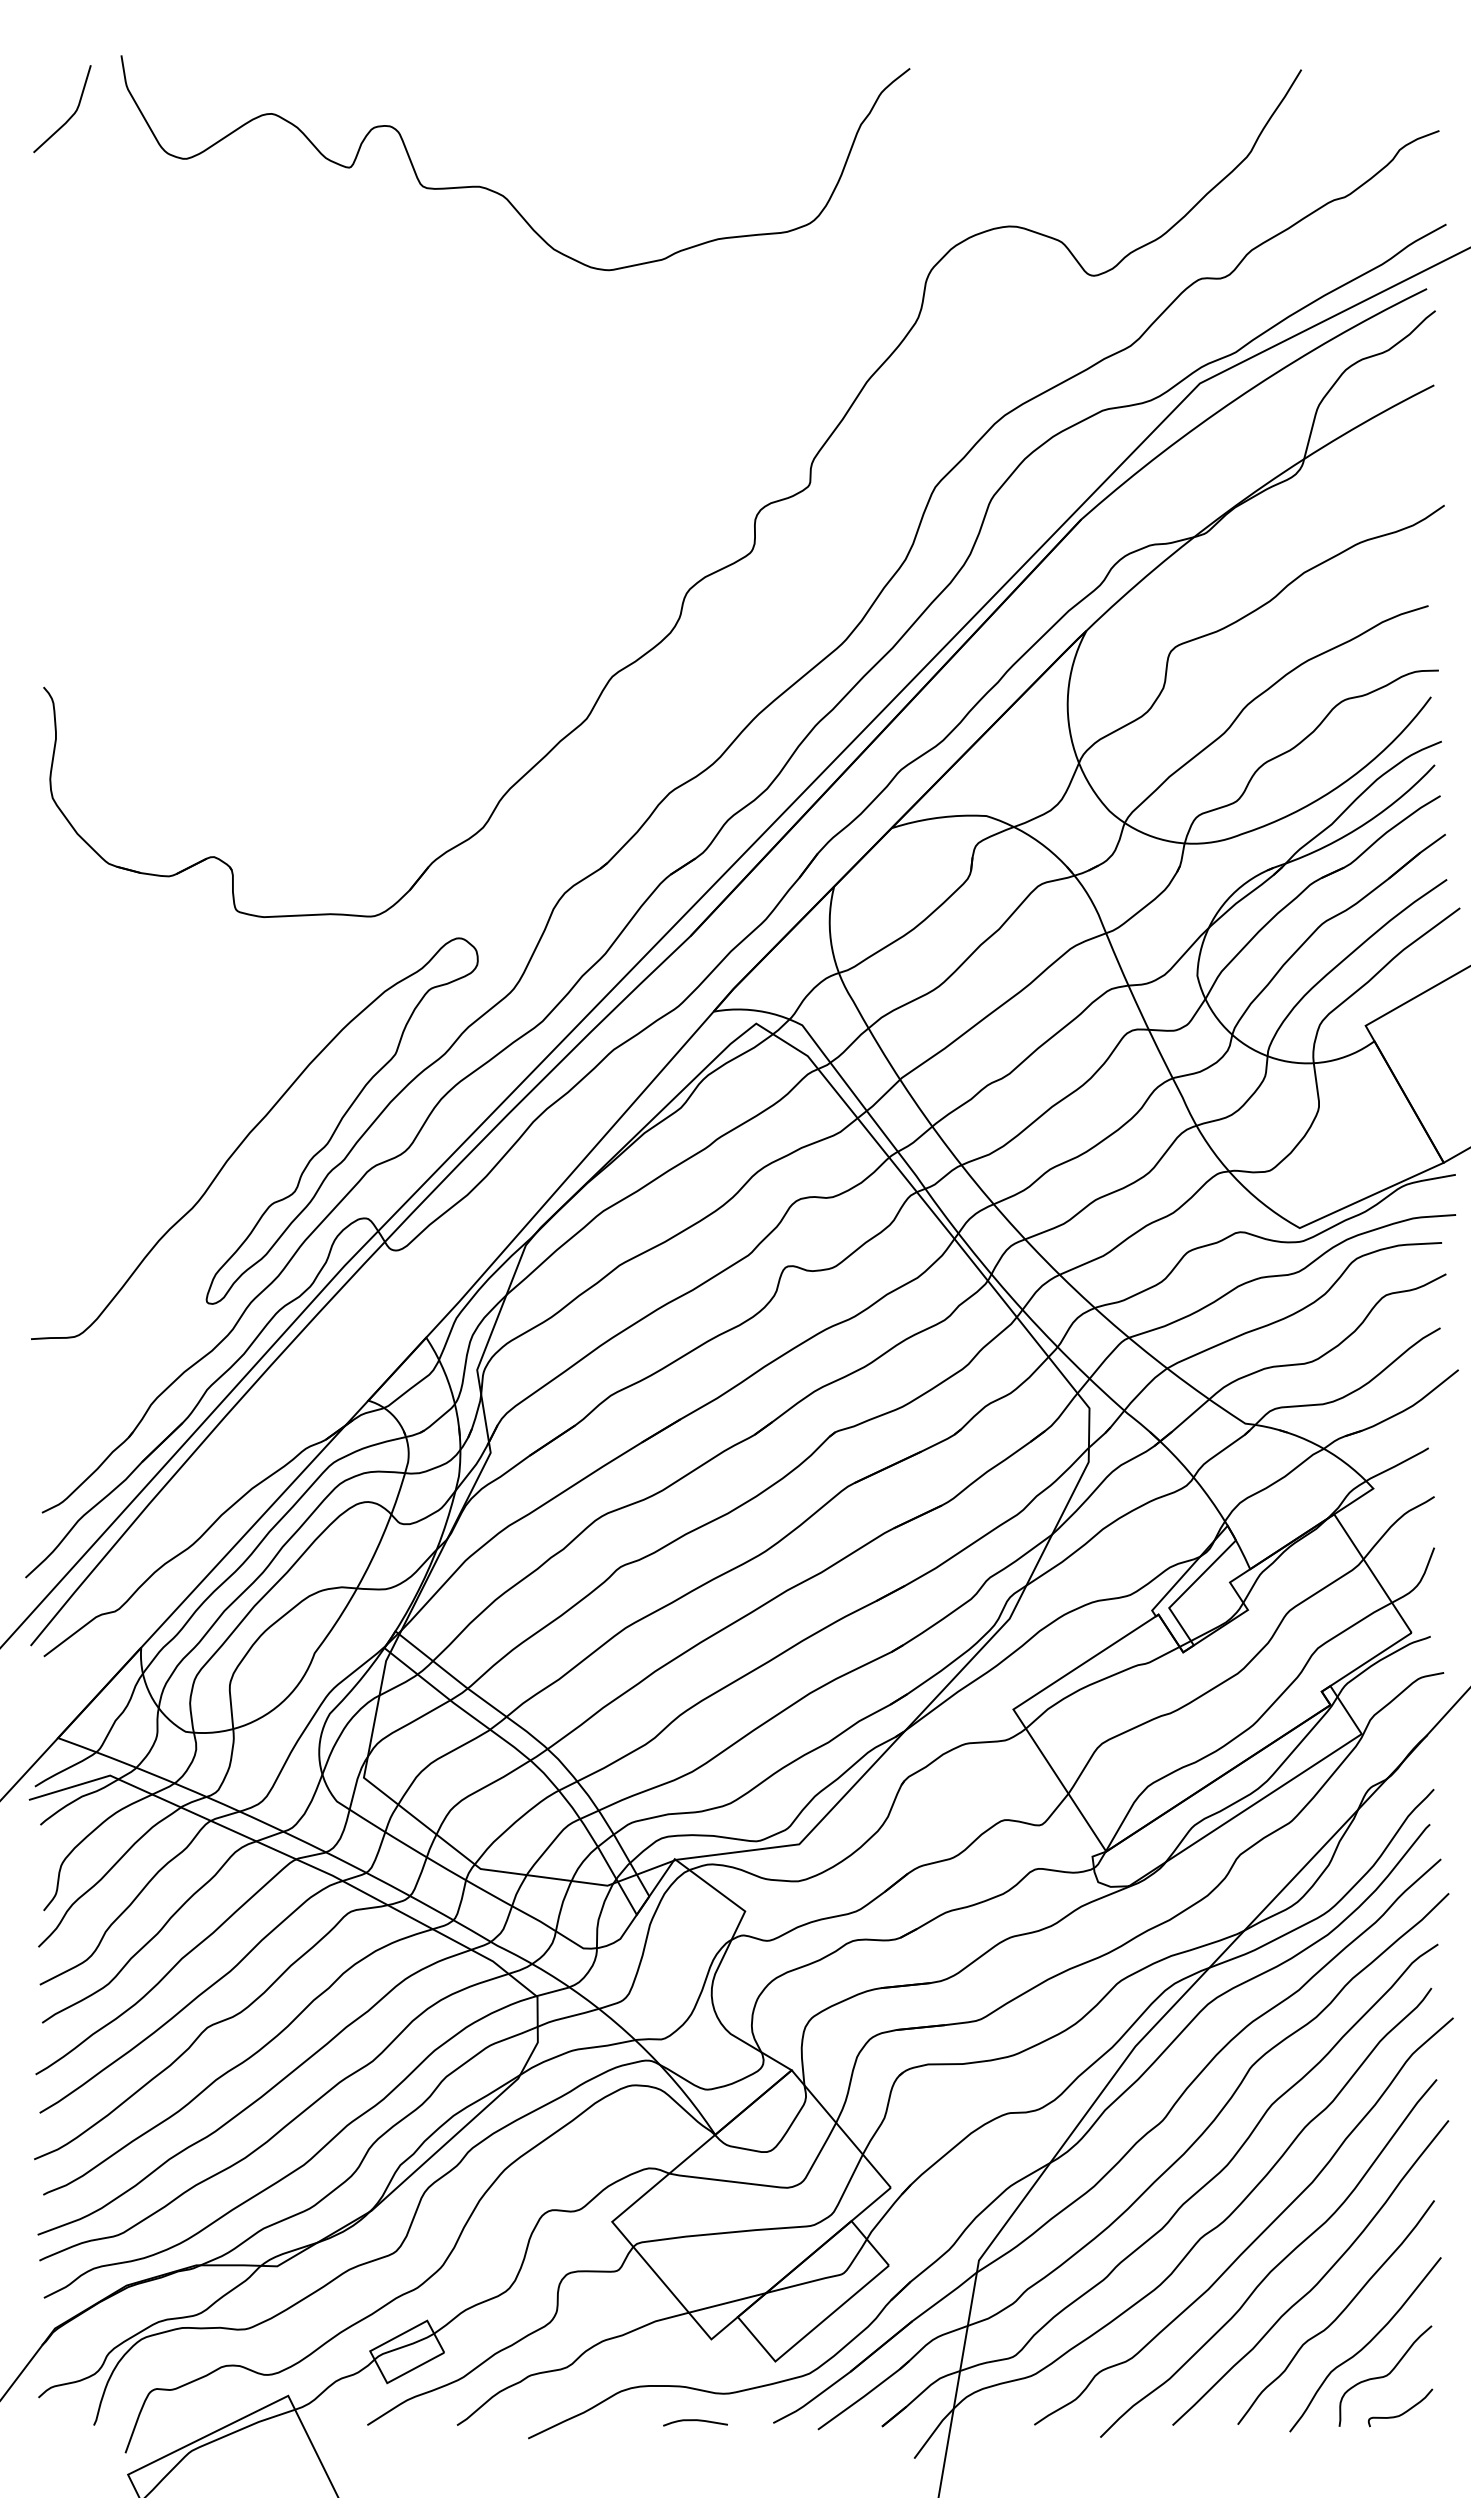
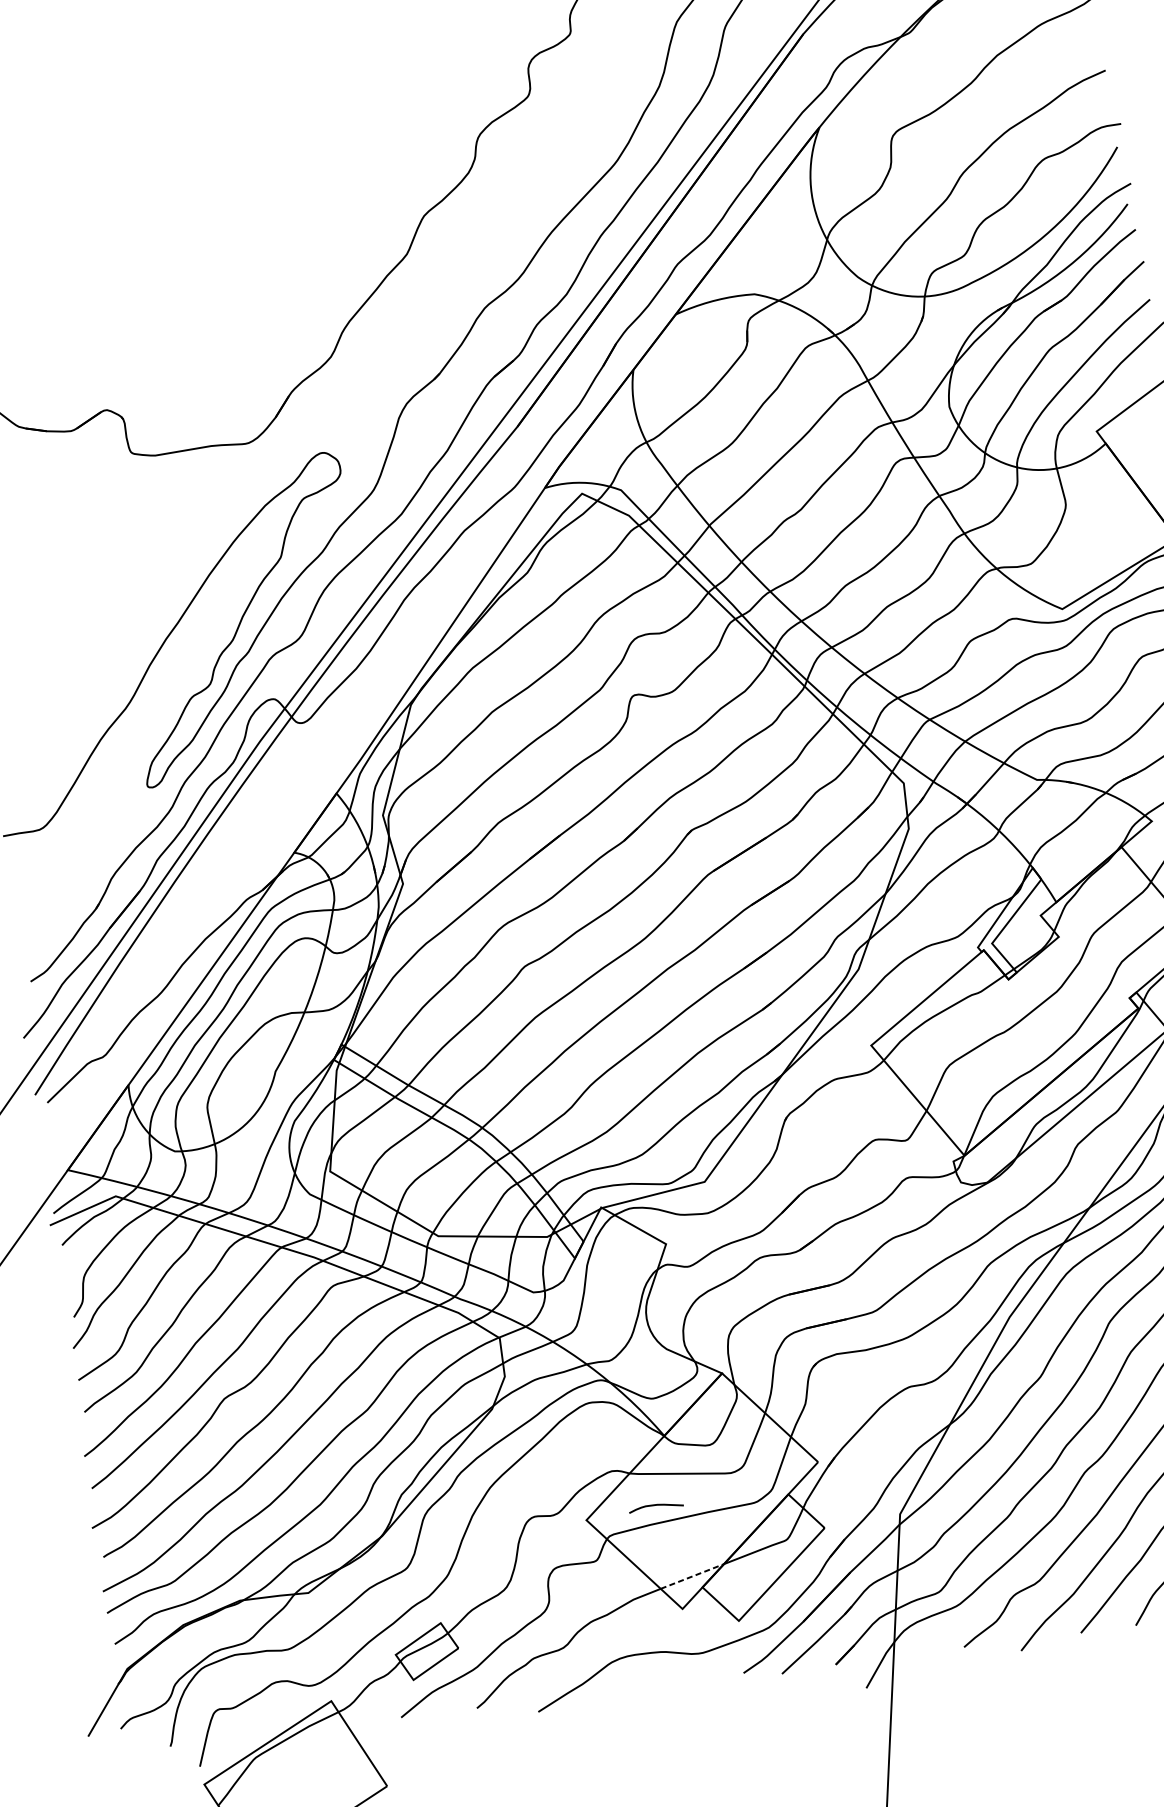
line: (727, 2302) -> (692, 1576), solid -> dashed
curve: (695, 2421) -> (656, 1506), moved

